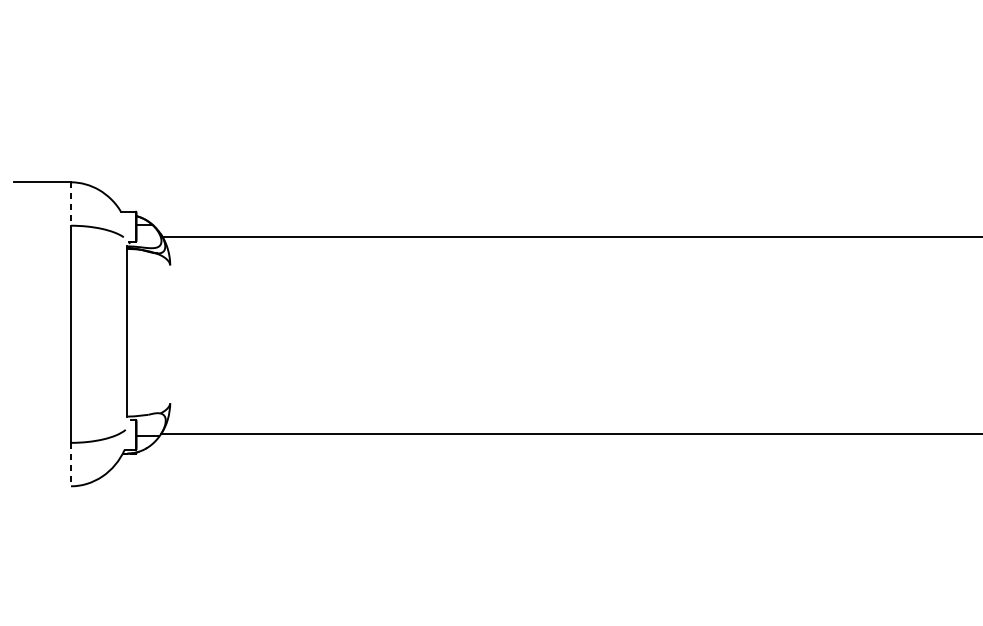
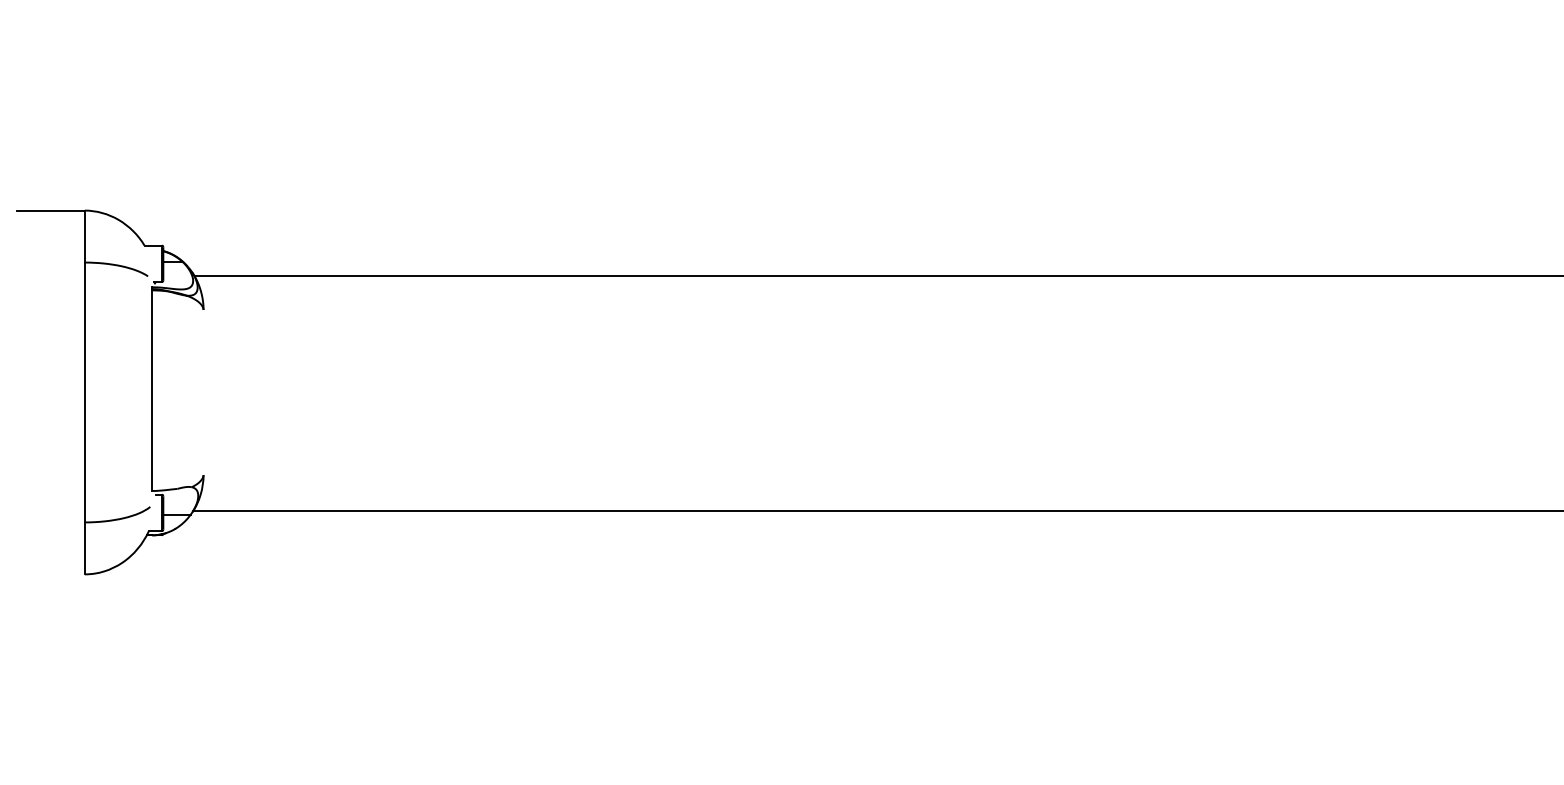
line: (70, 203) -> (84, 236), dashed -> solid
line: (70, 464) -> (84, 548), dashed -> solid

